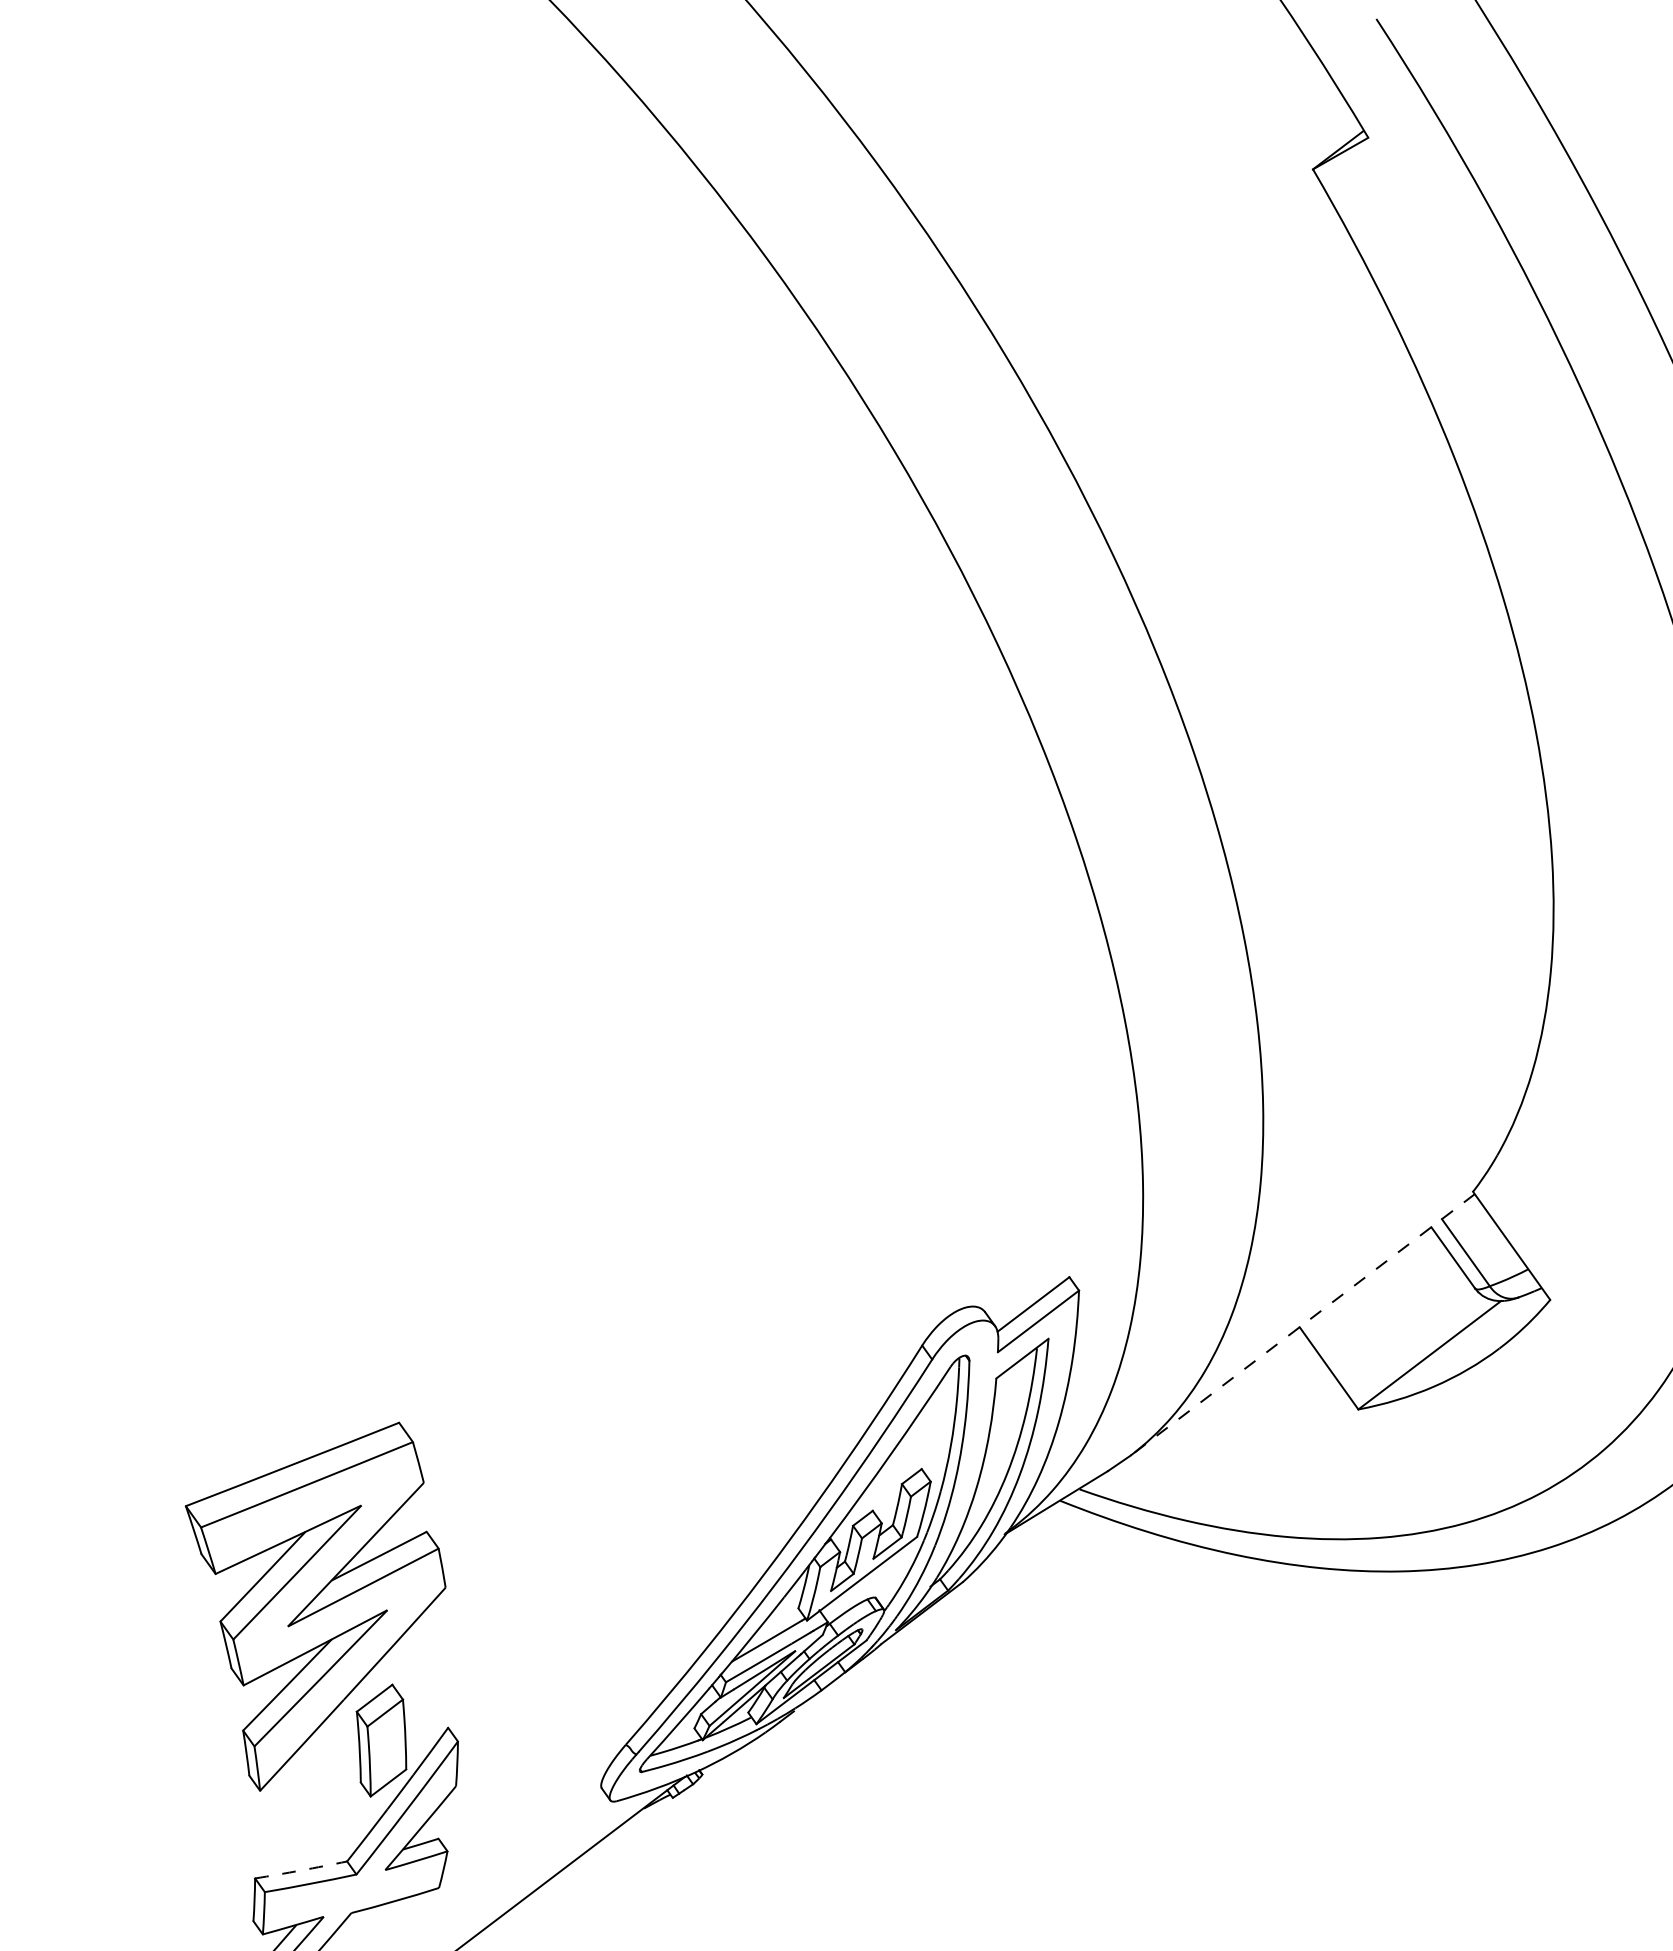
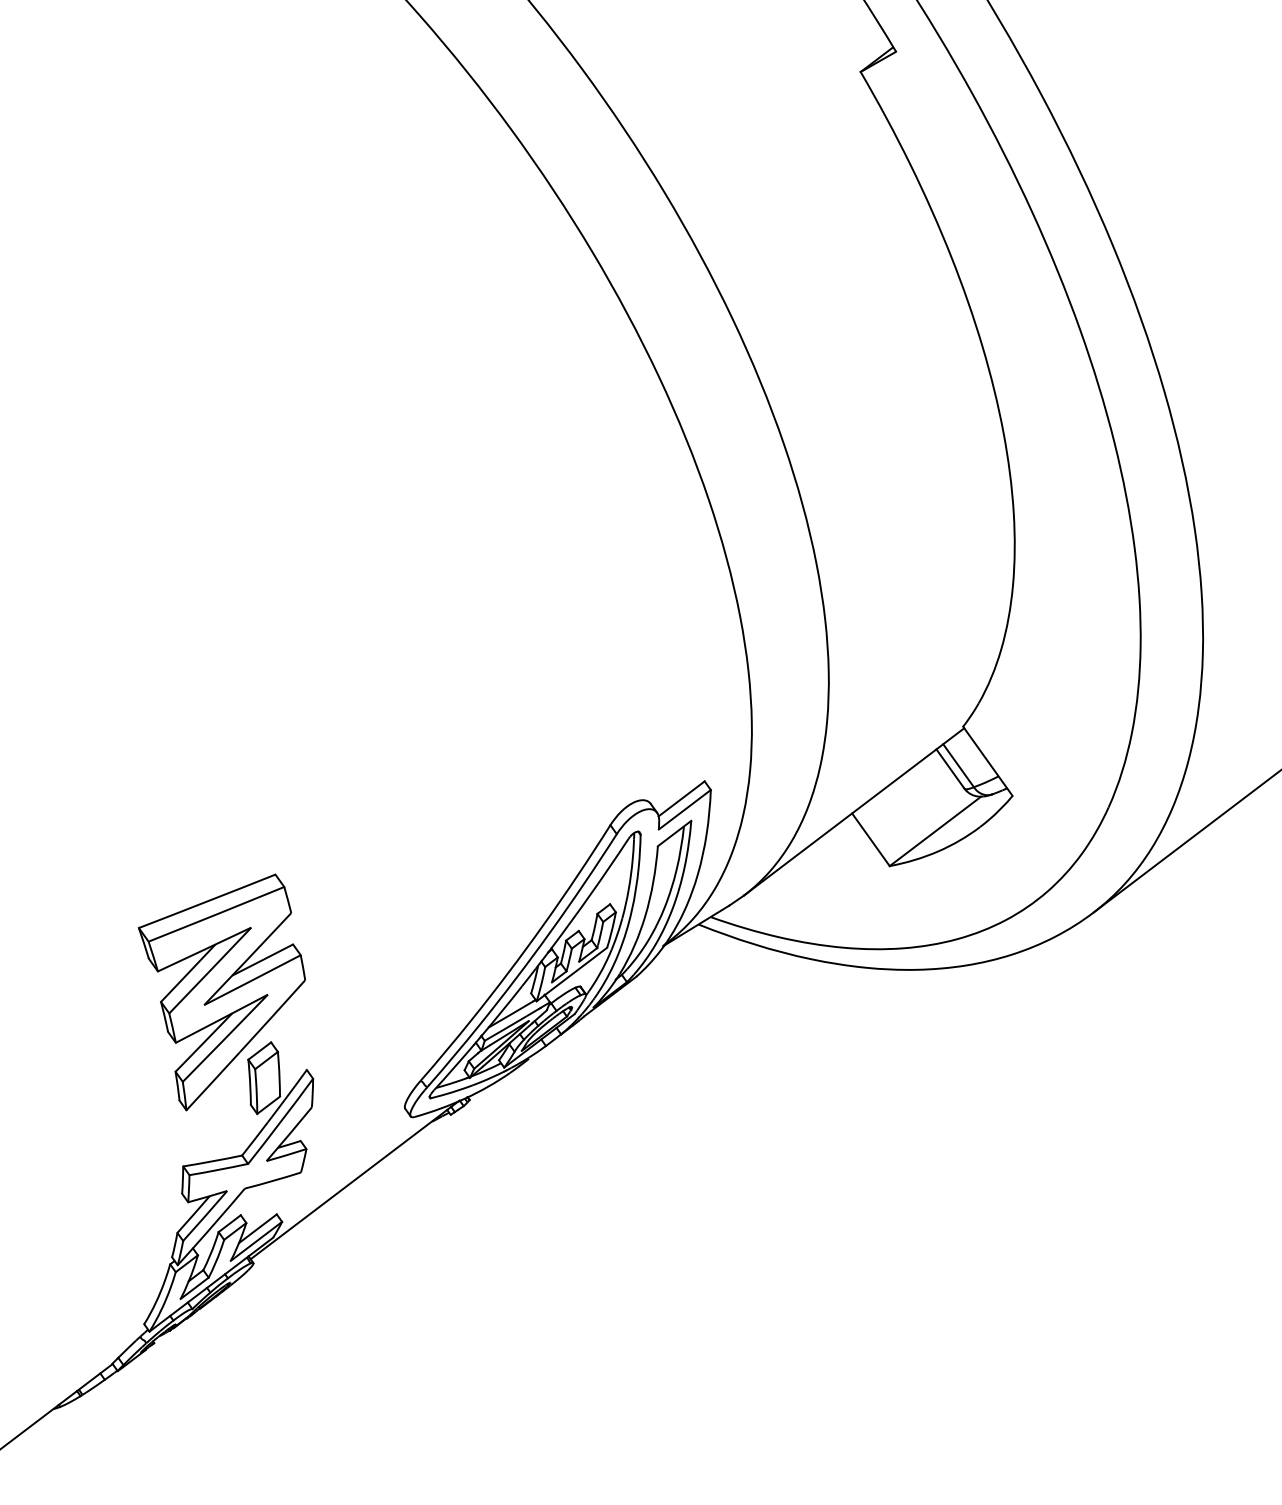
line: (1301, 1325) -> (853, 812), dashed -> solid
arc: (300, 1870) -> (212, 1161), dashed -> solid

